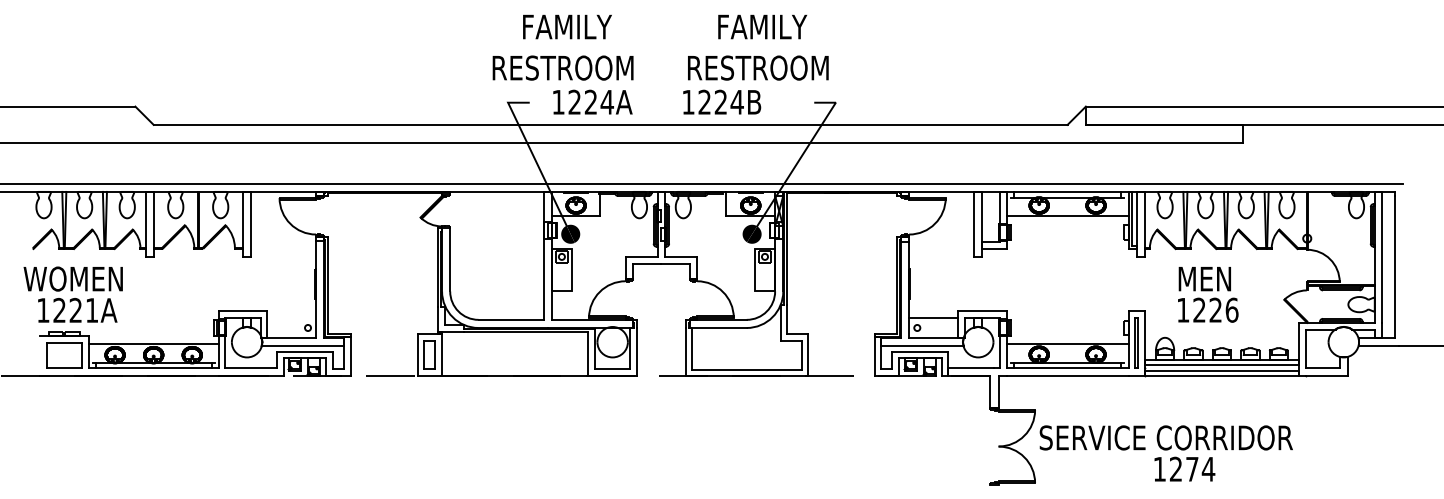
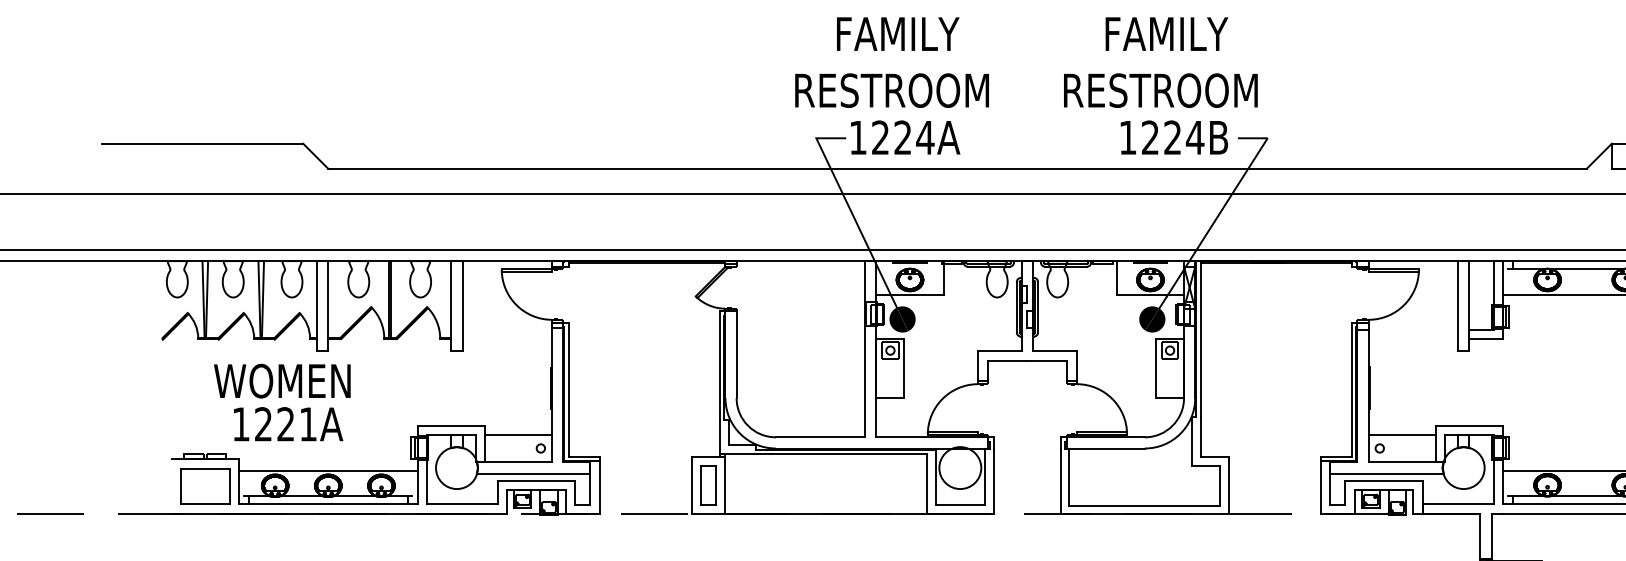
text: (592, 101) -> (905, 136), moved
text: (722, 101) -> (1174, 136), moved
text: (72, 294) -> (281, 402), moved
line: (291, 317) -> (518, 434), added

